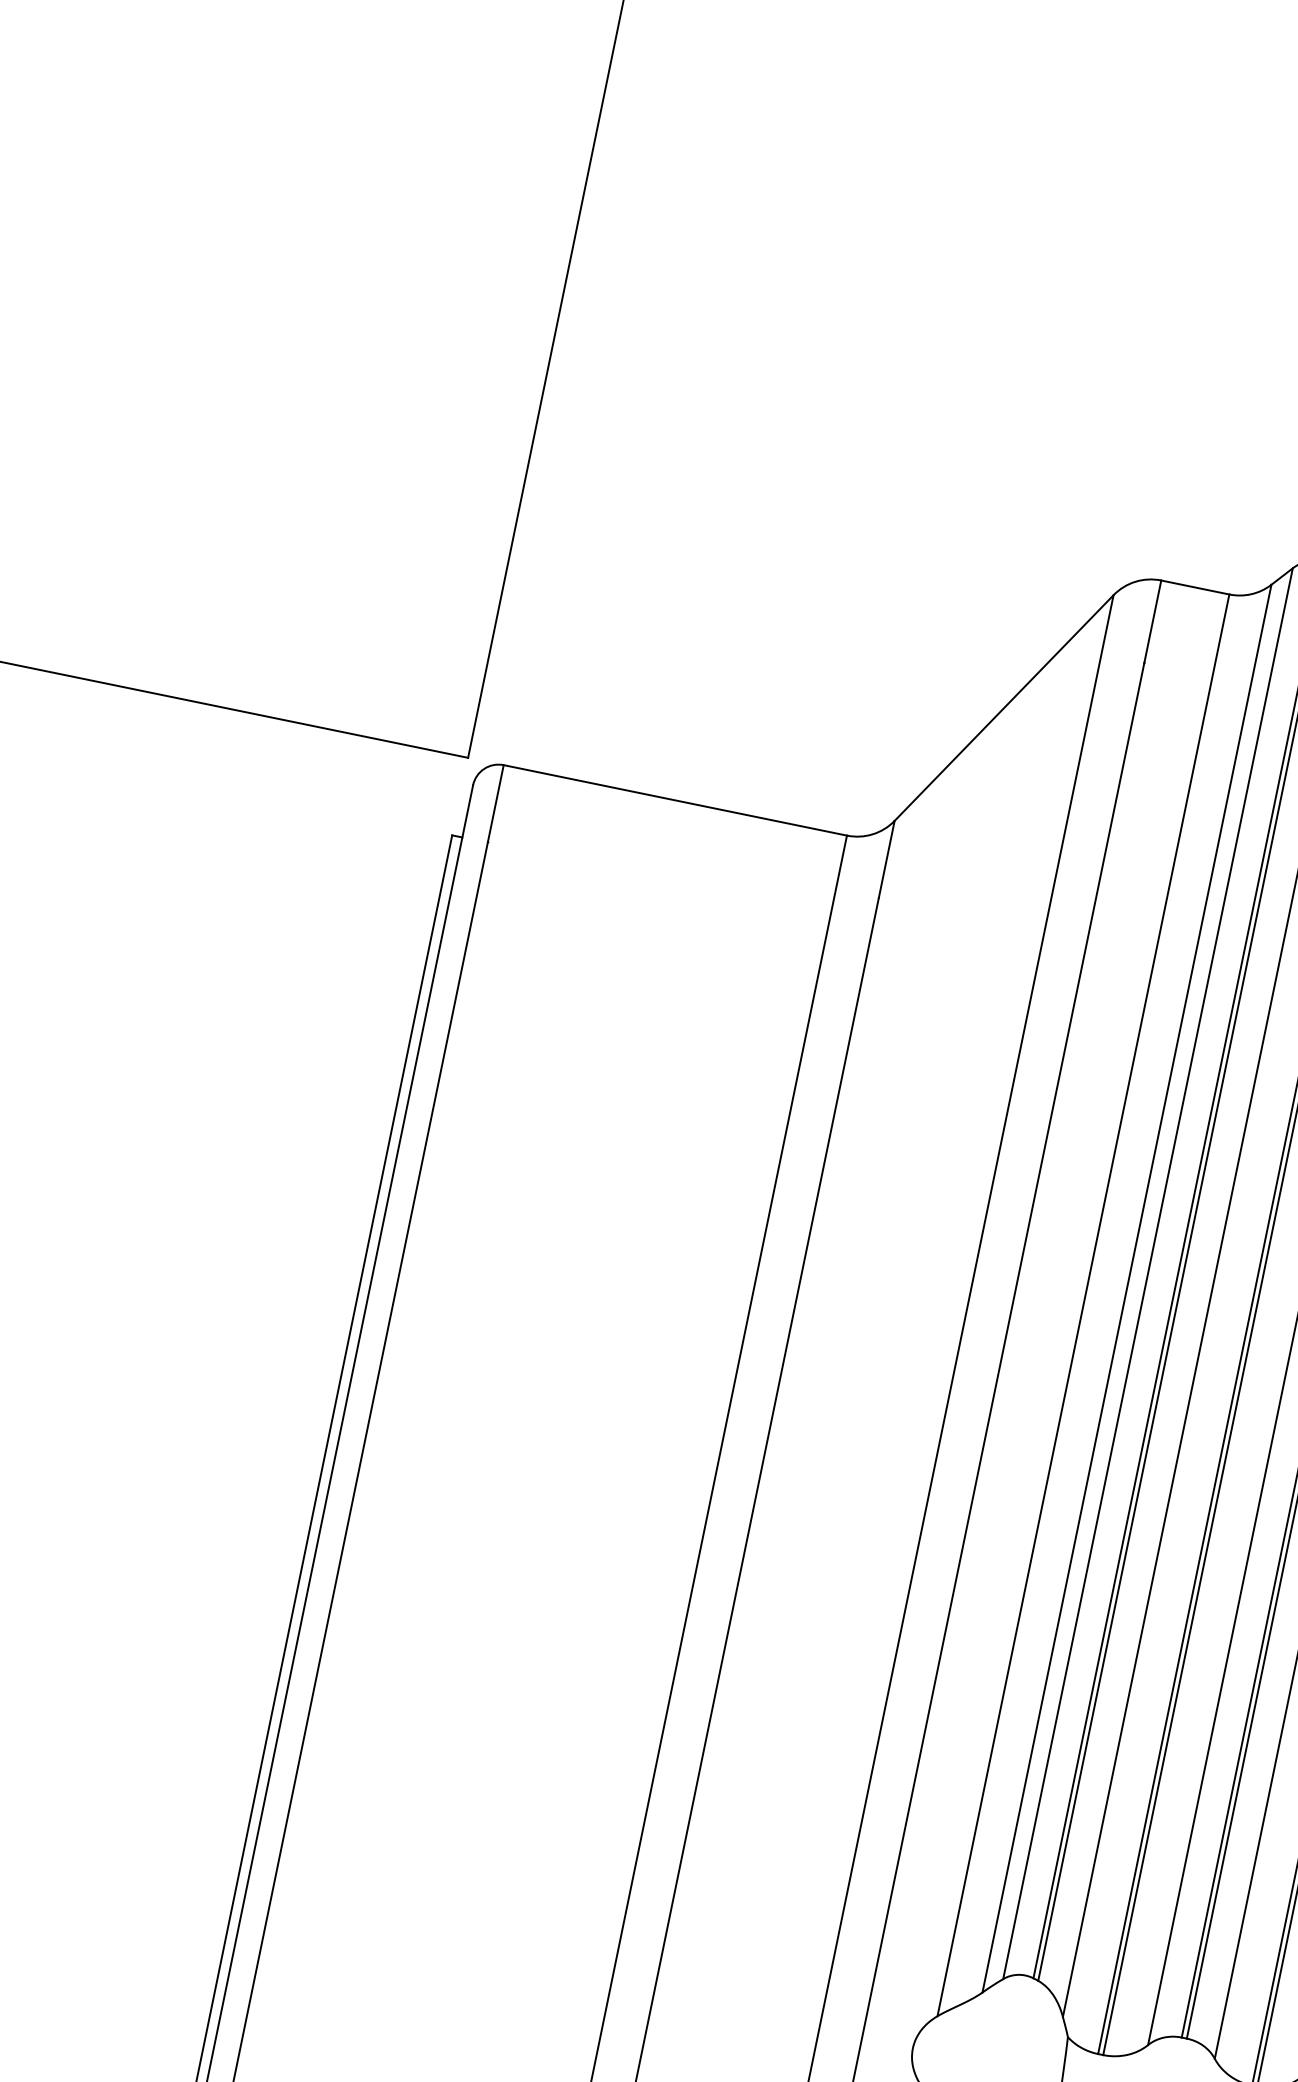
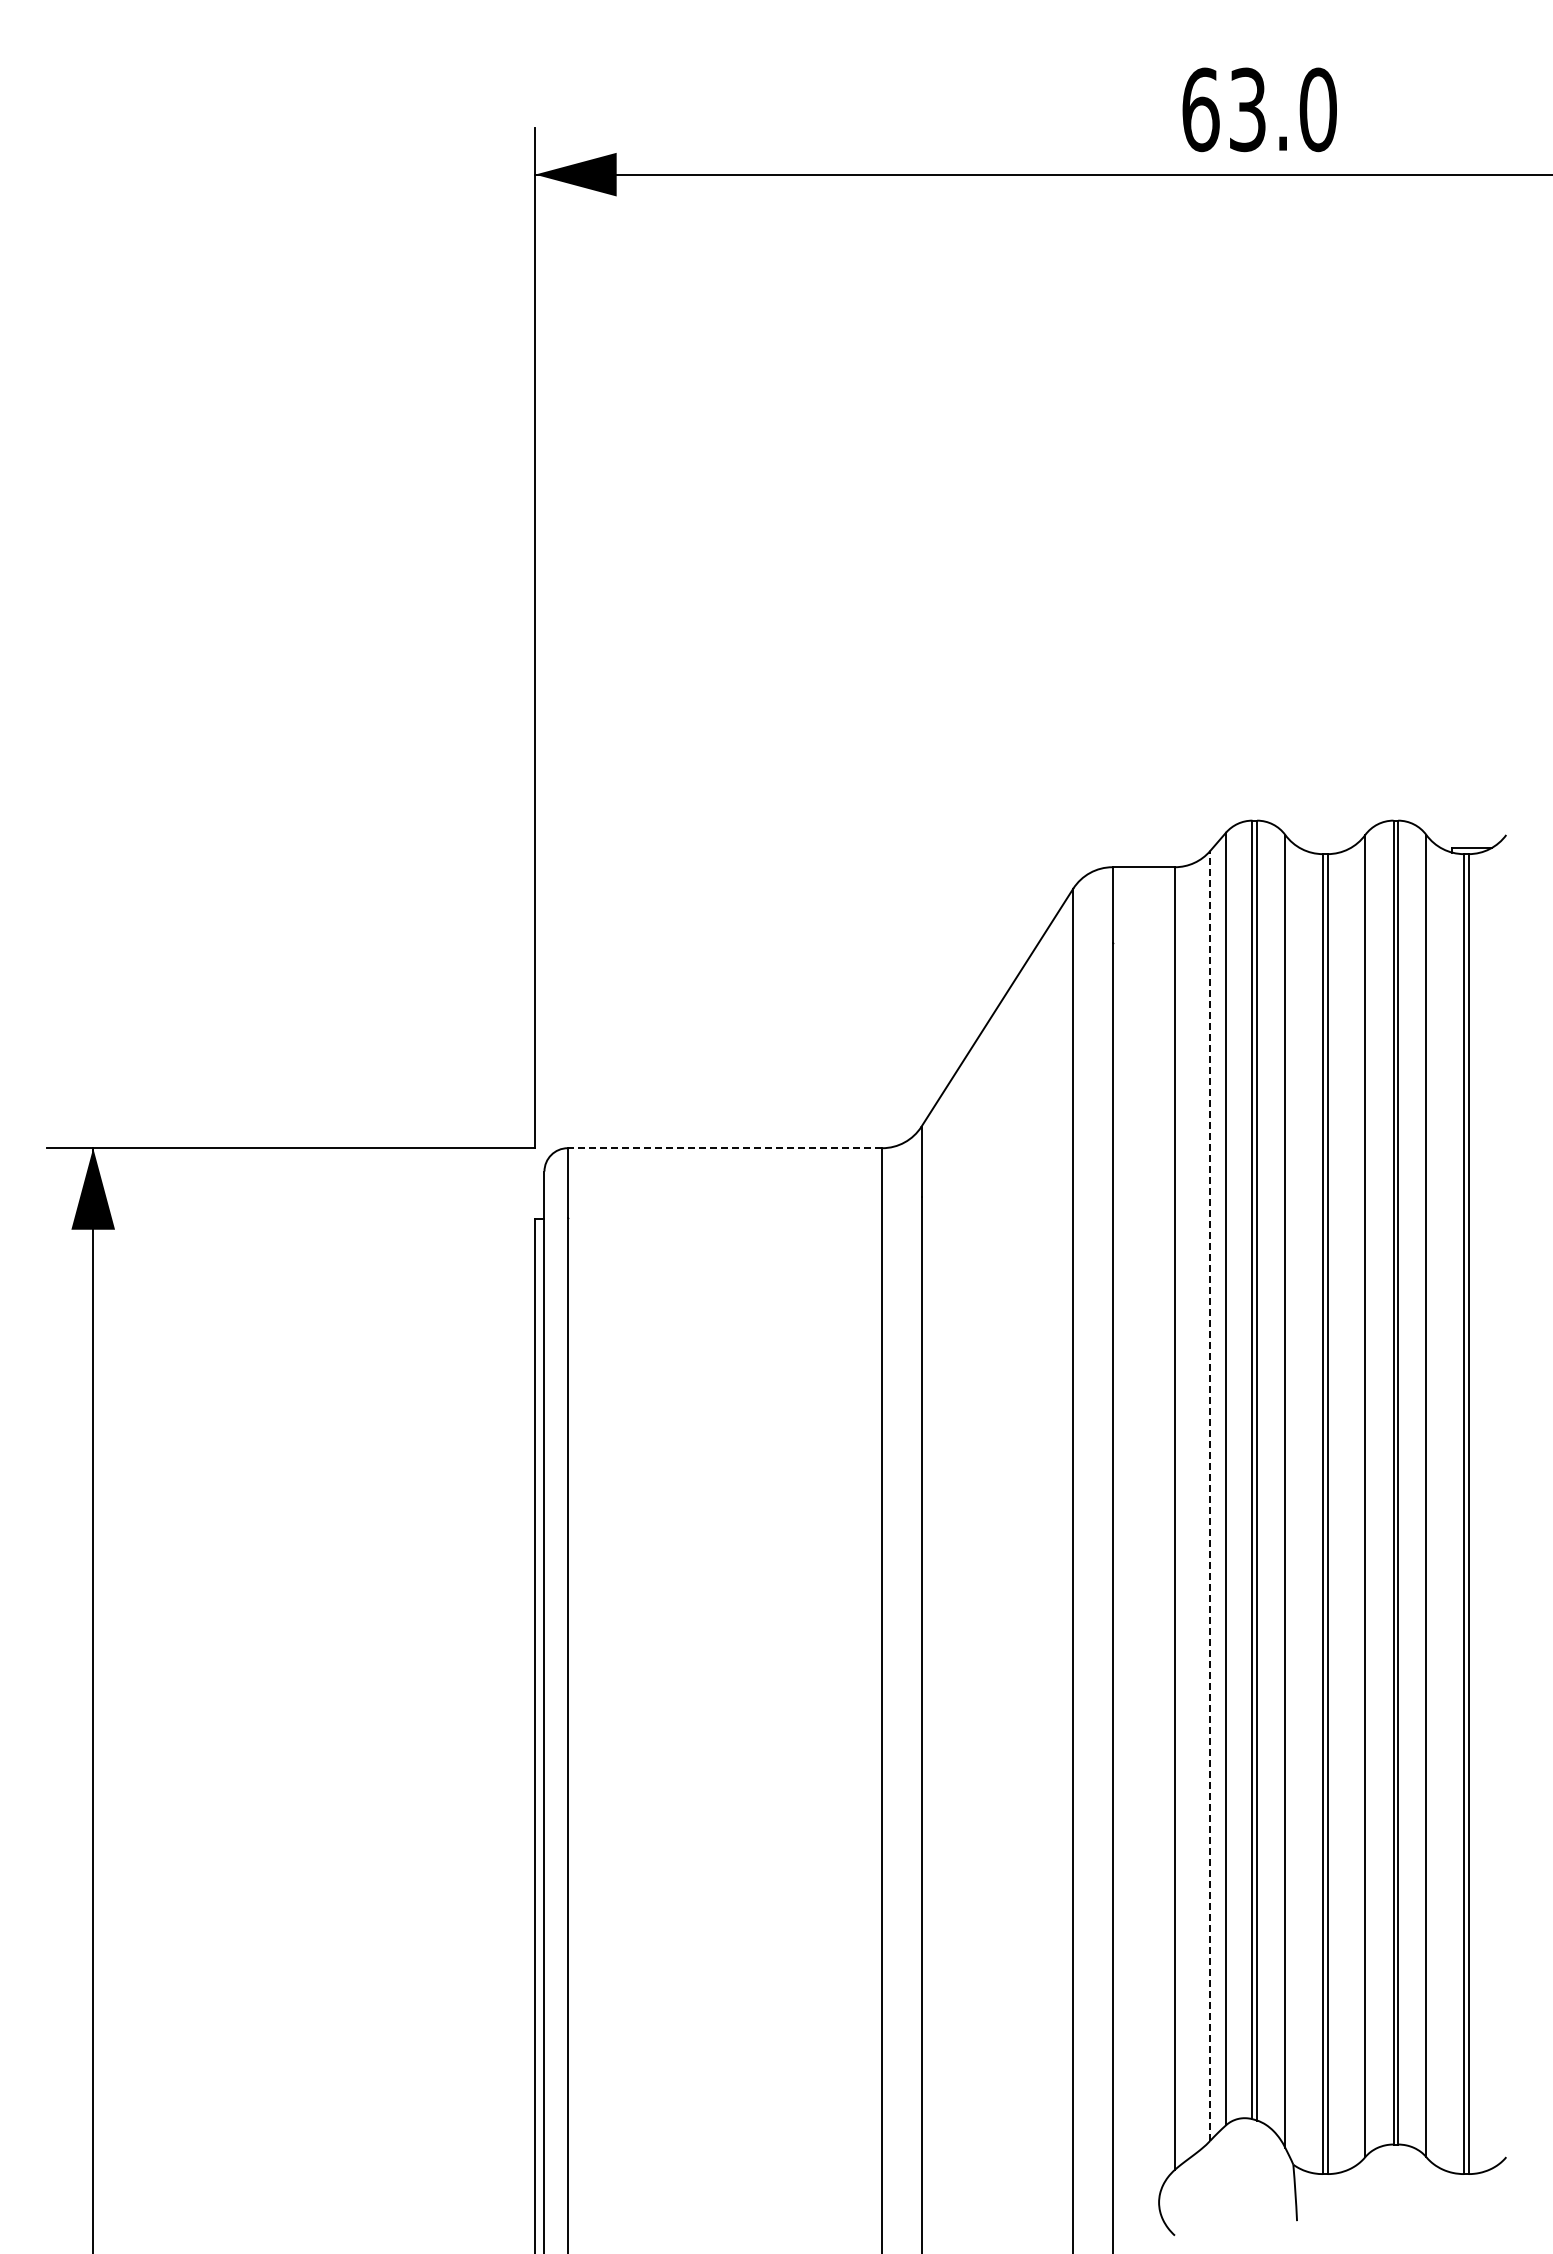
line: (674, 800) -> (724, 1148), solid -> dashed
line: (1127, 1288) -> (1210, 1495), solid -> dashed

